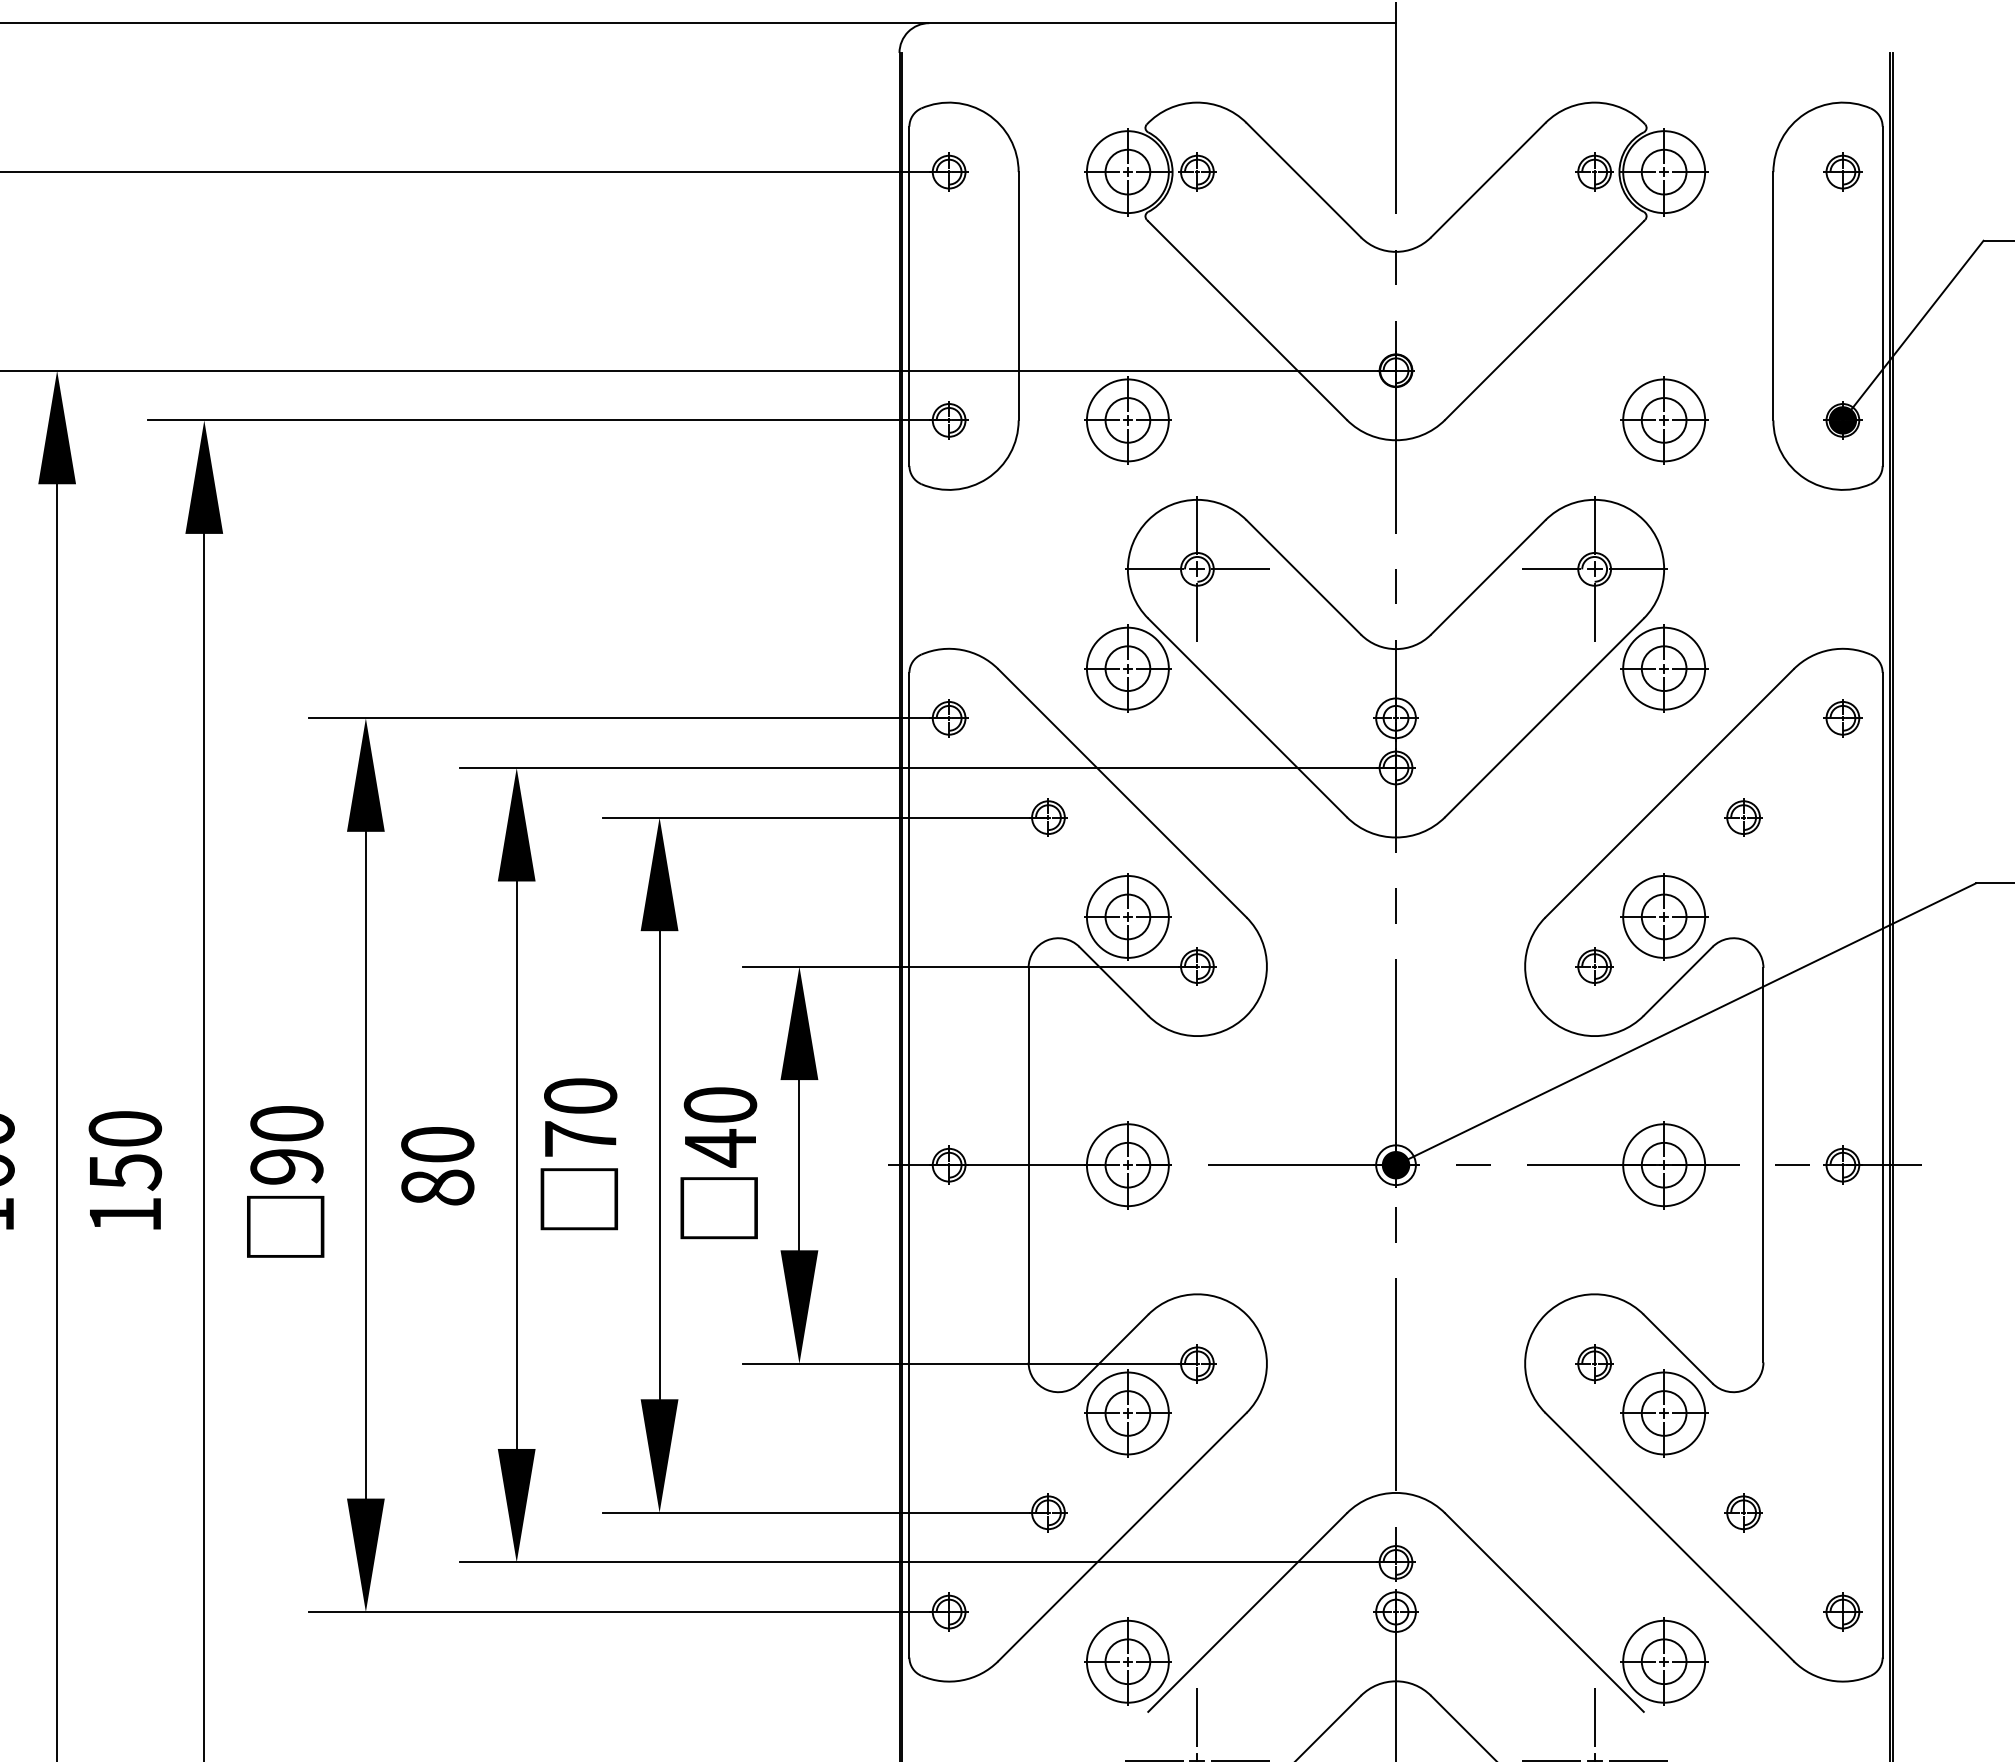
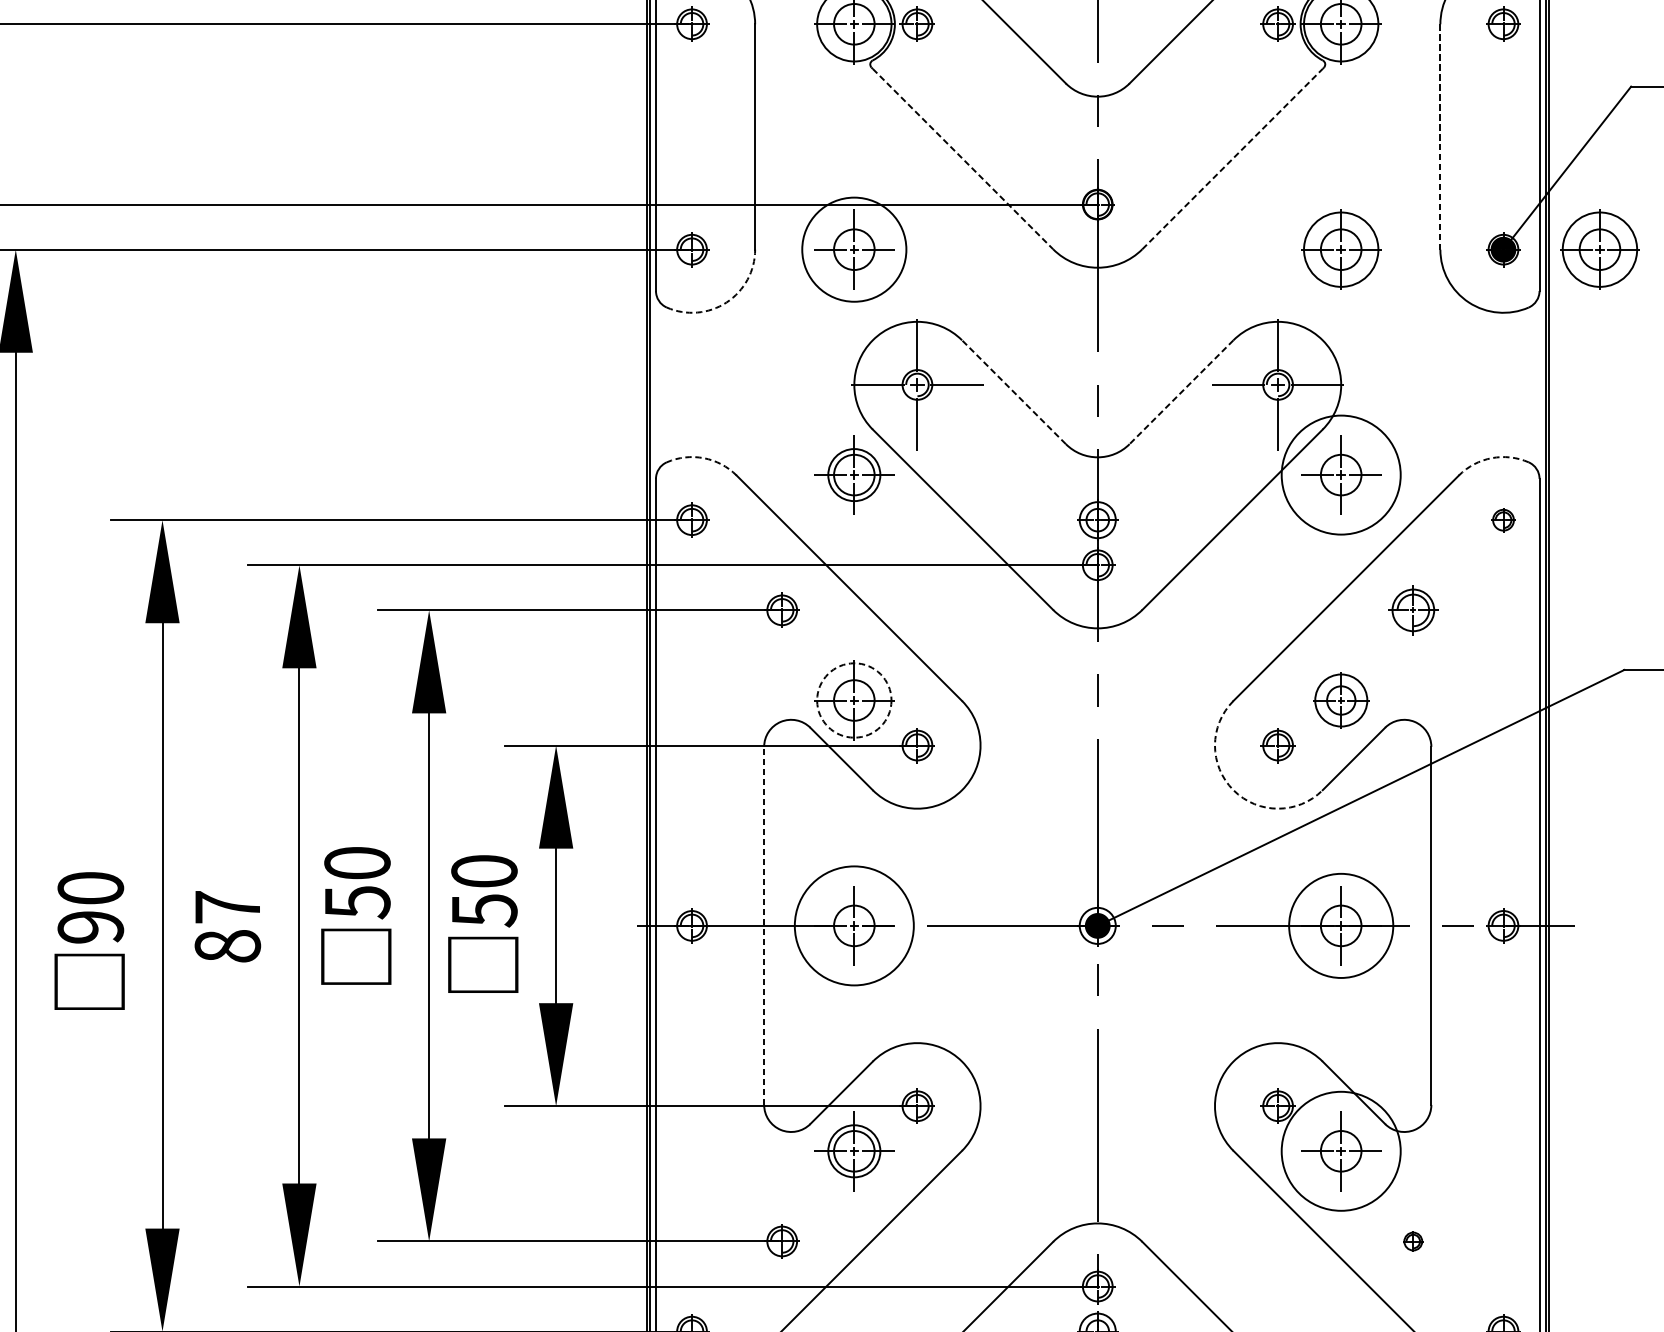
line: (1773, 296) -> (1440, 137), solid -> dashed
line: (1247, 320) -> (962, 158), solid -> dashed
line: (1544, 320) -> (1232, 158), solid -> dashed
circle: (1127, 420) -> (853, 249), size x1.4
part: (1949, 420) -> (1600, 249), added
arc: (987, 478) -> (726, 302), solid -> dashed
line: (1303, 577) -> (1013, 392), solid -> dashed
line: (1488, 577) -> (1181, 392), solid -> dashed
arc: (962, 650) -> (704, 458), solid -> dashed
arc: (1829, 650) -> (1491, 458), solid -> dashed
circle: (1127, 668) -> (853, 474), size x0.7
circle: (1664, 668) -> (1341, 474), size x1.6
part: (1842, 718) -> (1503, 520), size x0.7
part: (1743, 817) -> (1413, 610), size x1.4
circle: (1127, 916) -> (853, 700), solid -> dashed
part: (1664, 916) -> (1341, 700), size x0.7
arc: (1545, 1015) -> (1233, 789), solid -> dashed
text: (581, 1139) -> (358, 902), 70 -> 50
text: (437, 1144) -> (227, 907), 80 -> 87
text: (721, 1148) -> (485, 910), 40 -> 50
line: (1028, 1164) -> (764, 925), solid -> dashed
circle: (1127, 1165) -> (853, 926), size x1.6
circle: (1664, 1165) -> (1341, 926), size x1.4
circle: (1127, 1413) -> (853, 1151), size x0.7
circle: (1664, 1413) -> (1341, 1151), size x1.6
part: (1743, 1512) -> (1413, 1241), size x0.6

